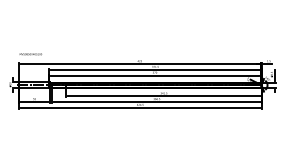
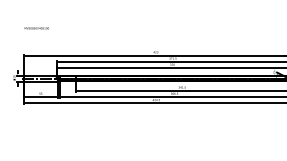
text: (30, 54) -> (36, 28), moved

